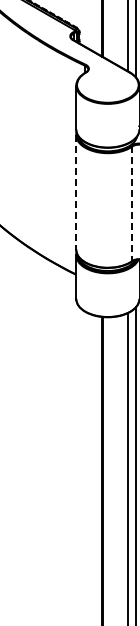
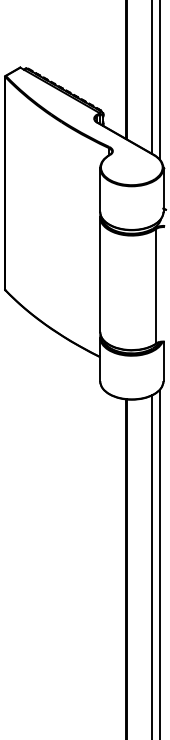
line: (76, 193) -> (100, 275), dashed -> solid
line: (132, 204) -> (156, 286), dashed -> solid

